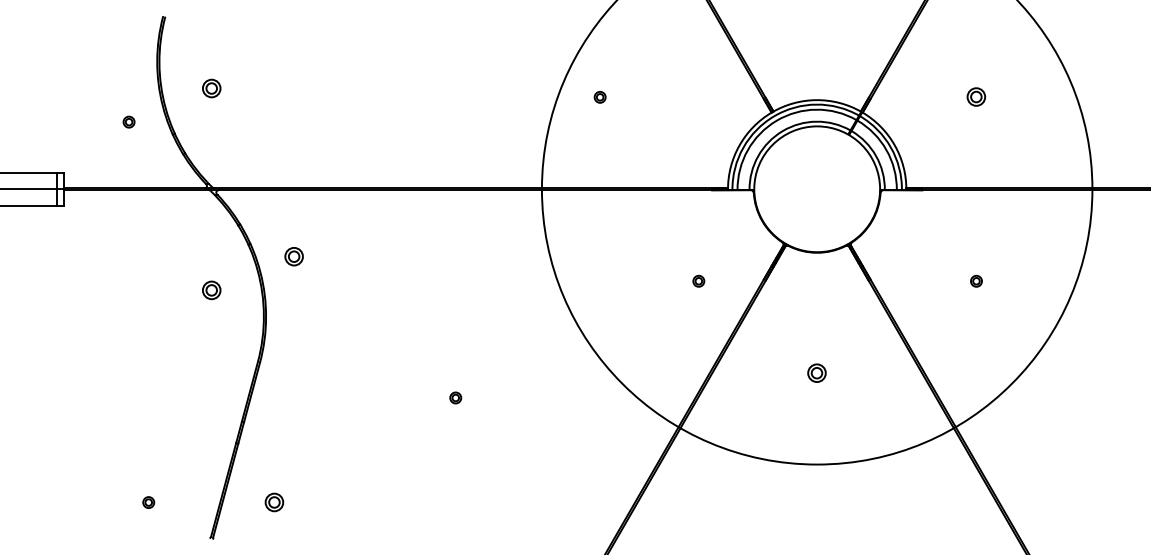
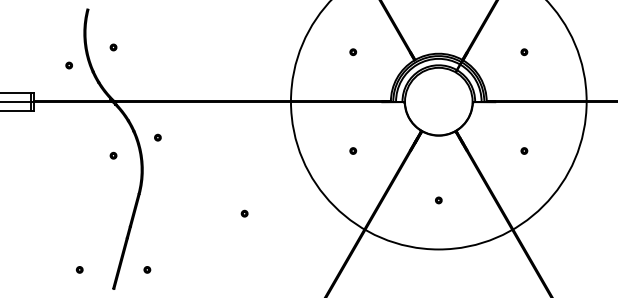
part: (211, 88) -> (113, 47), size x0.62
part: (600, 97) -> (353, 52), moved
part: (976, 97) -> (524, 52), size x0.62
part: (293, 256) -> (157, 137), size x0.62
part: (699, 280) -> (353, 150), moved
part: (211, 289) -> (113, 155), size x0.62
part: (816, 373) -> (438, 200), size x0.62
part: (274, 501) -> (147, 269), size x0.62

